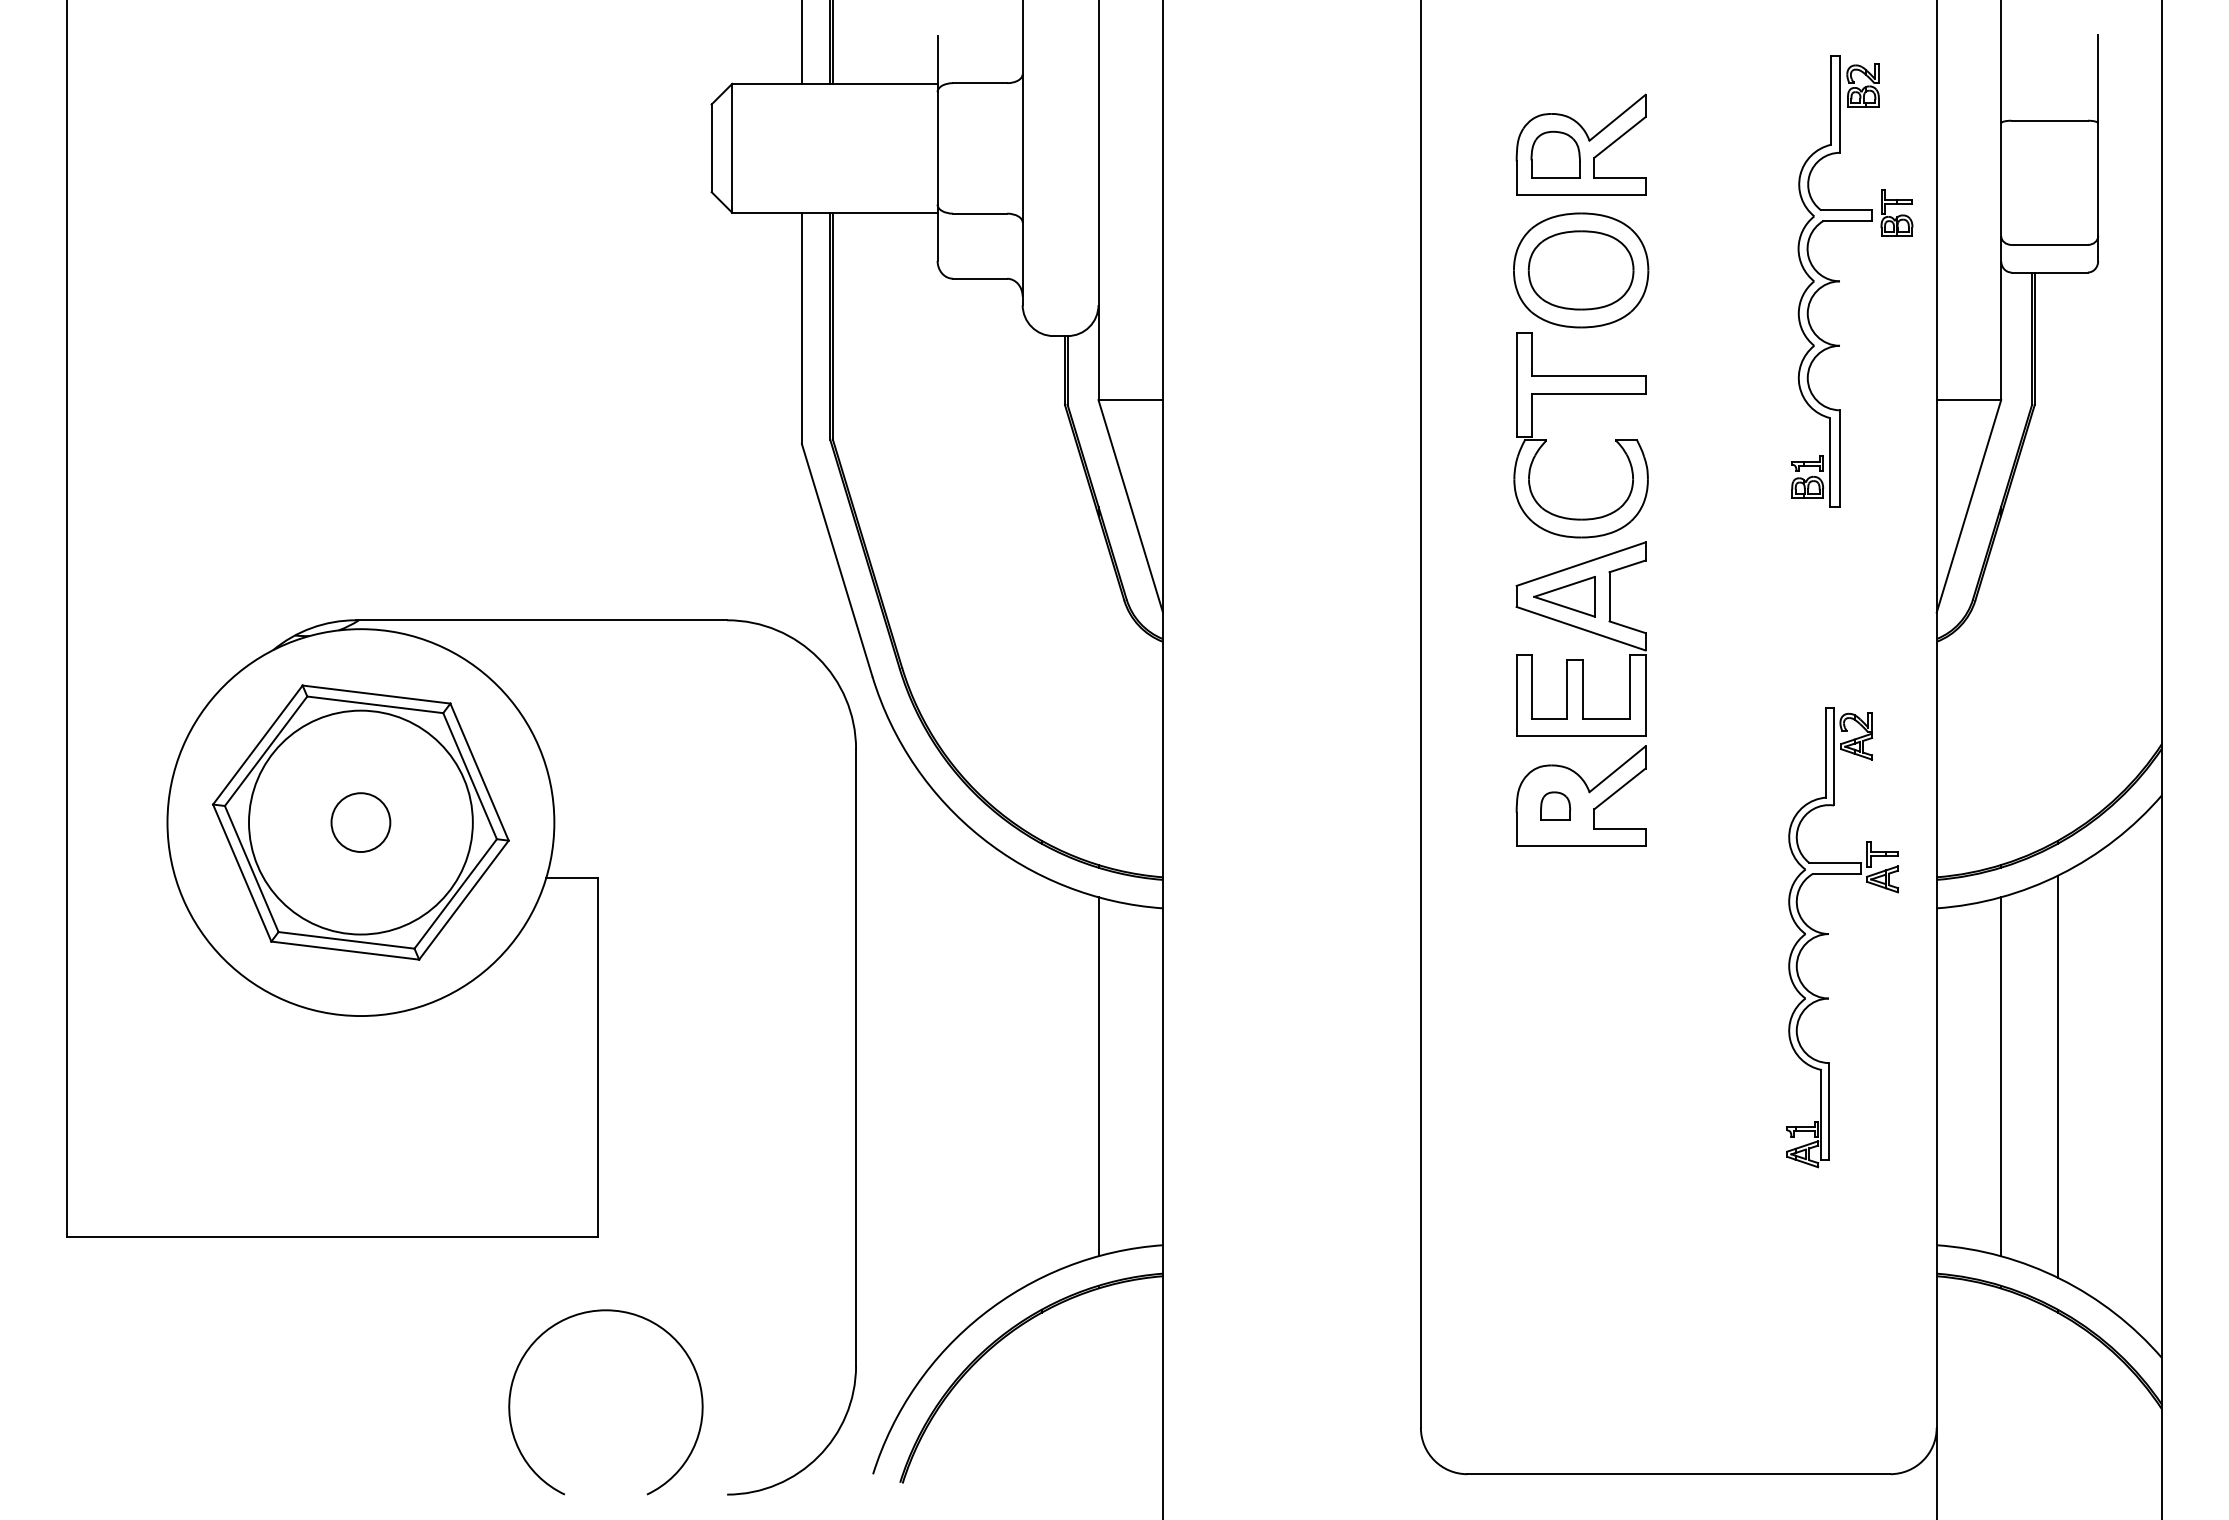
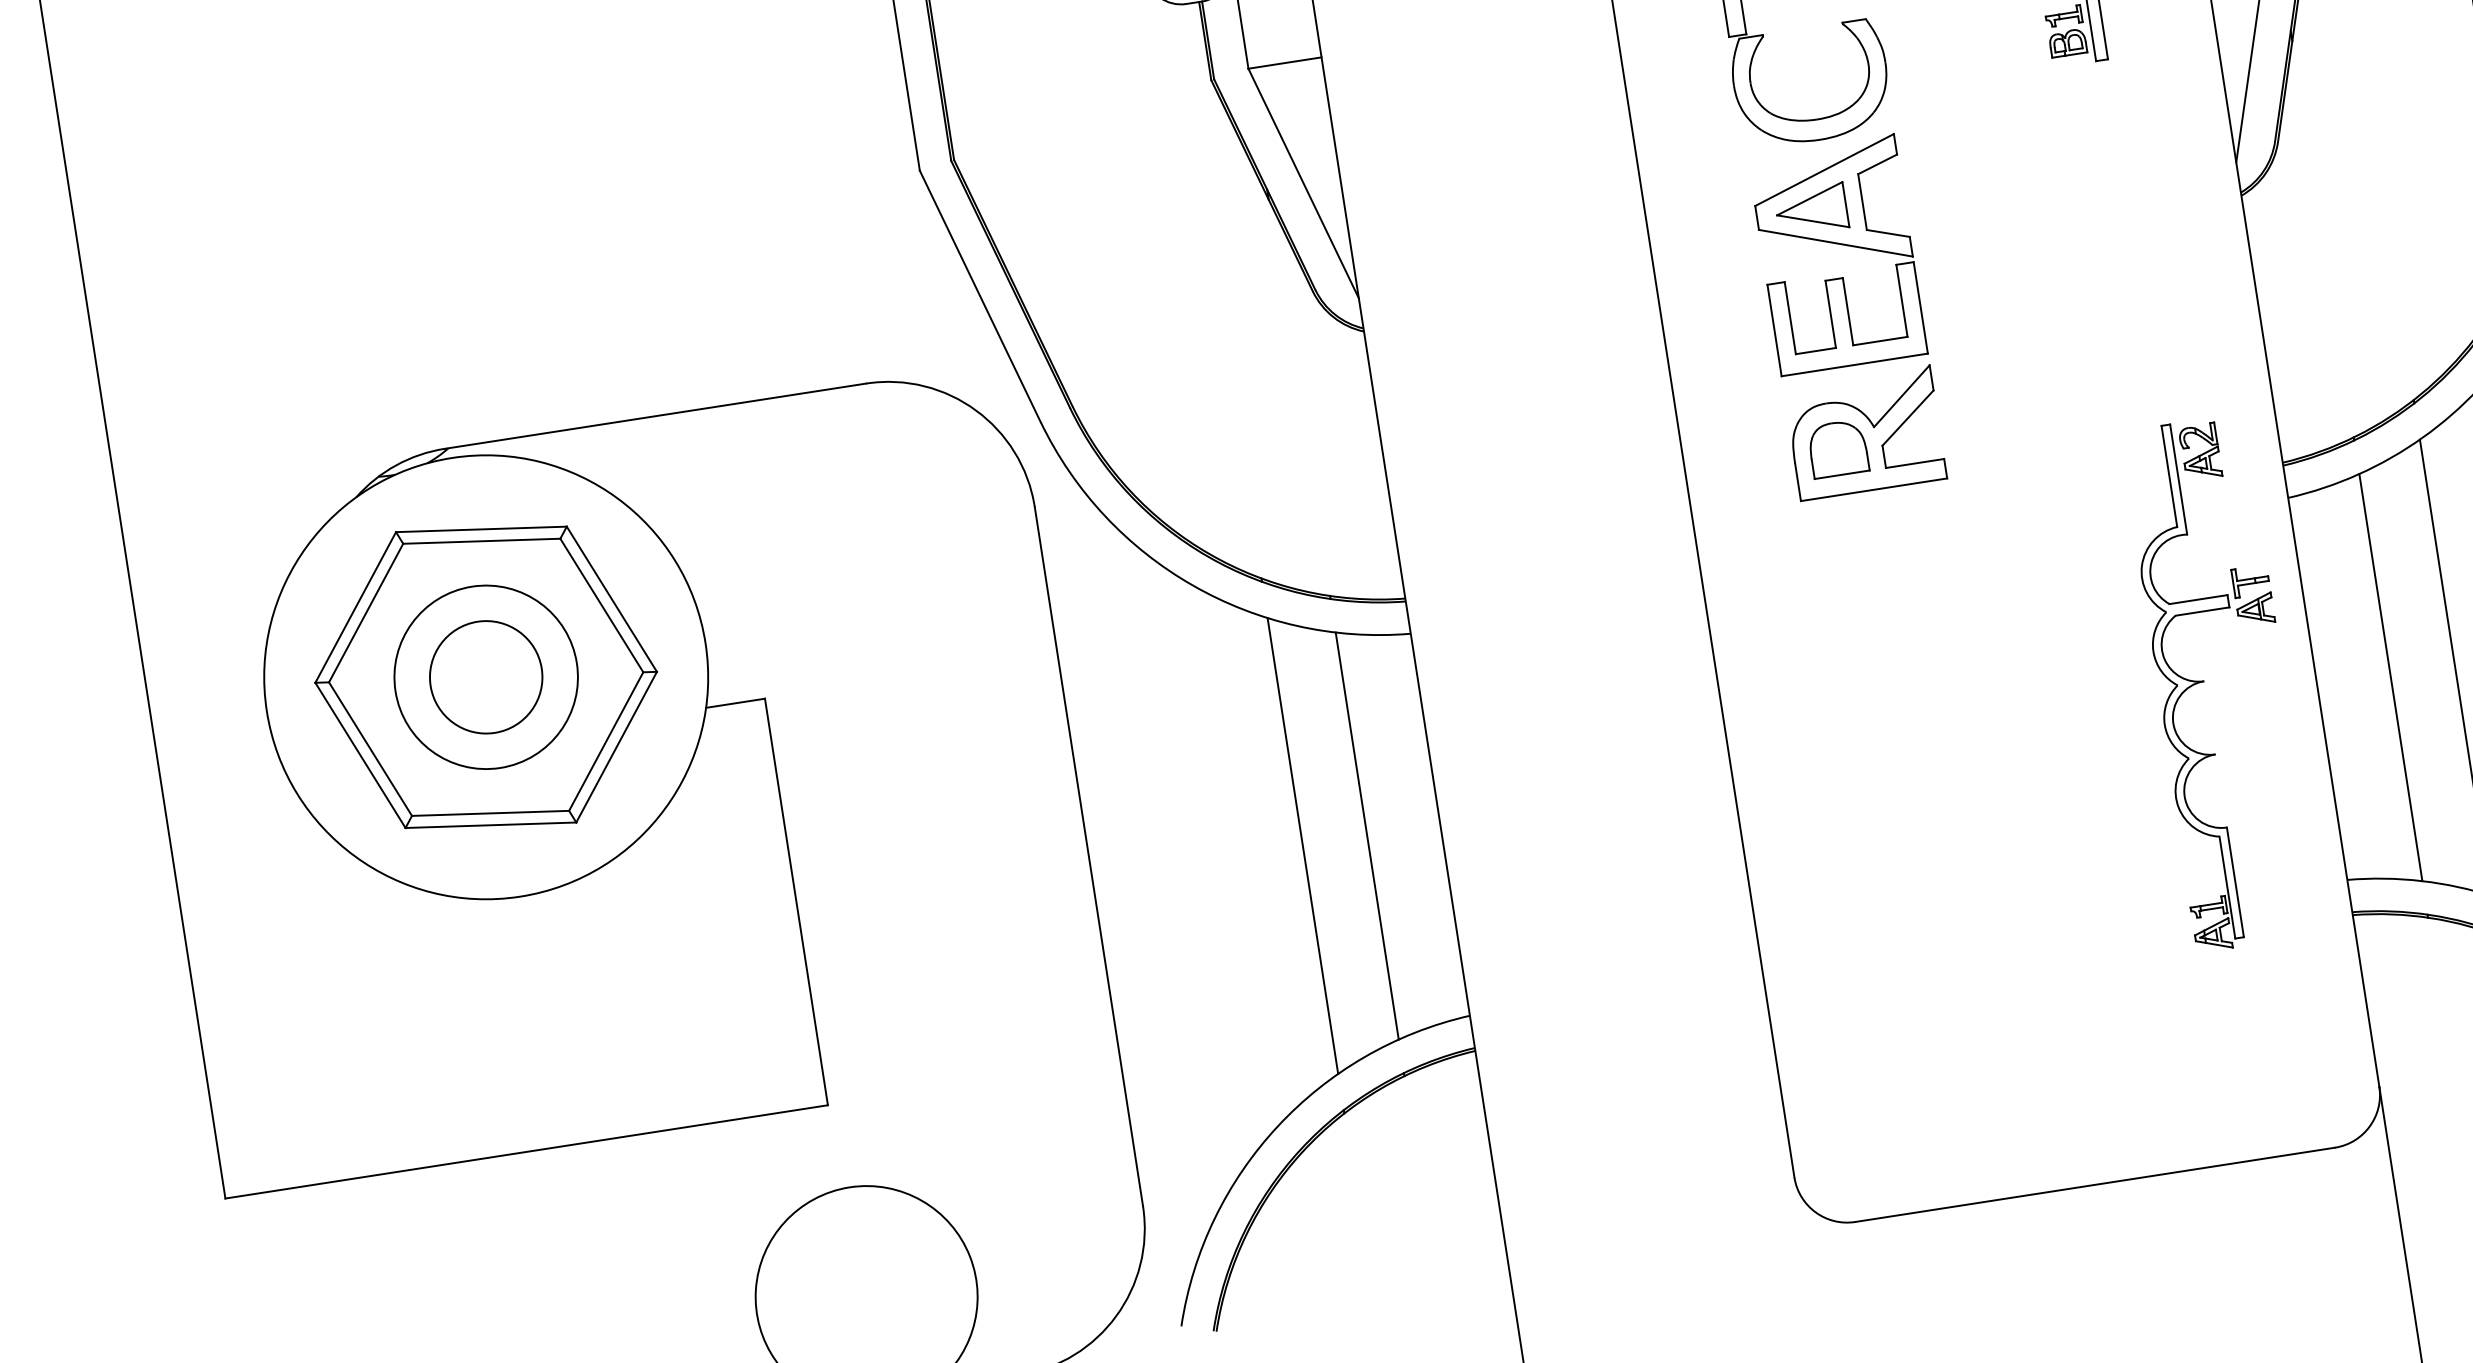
part: (1555, 805) -> (1837, 448), size x1.67
circle: (360, 822) -> (485, 677), size x0.71
circle: (360, 822) -> (485, 677), size x1.67
part: (1828, 934) -> (2203, 681), moved
line: (1041, 1076) -> (1302, 845), added

